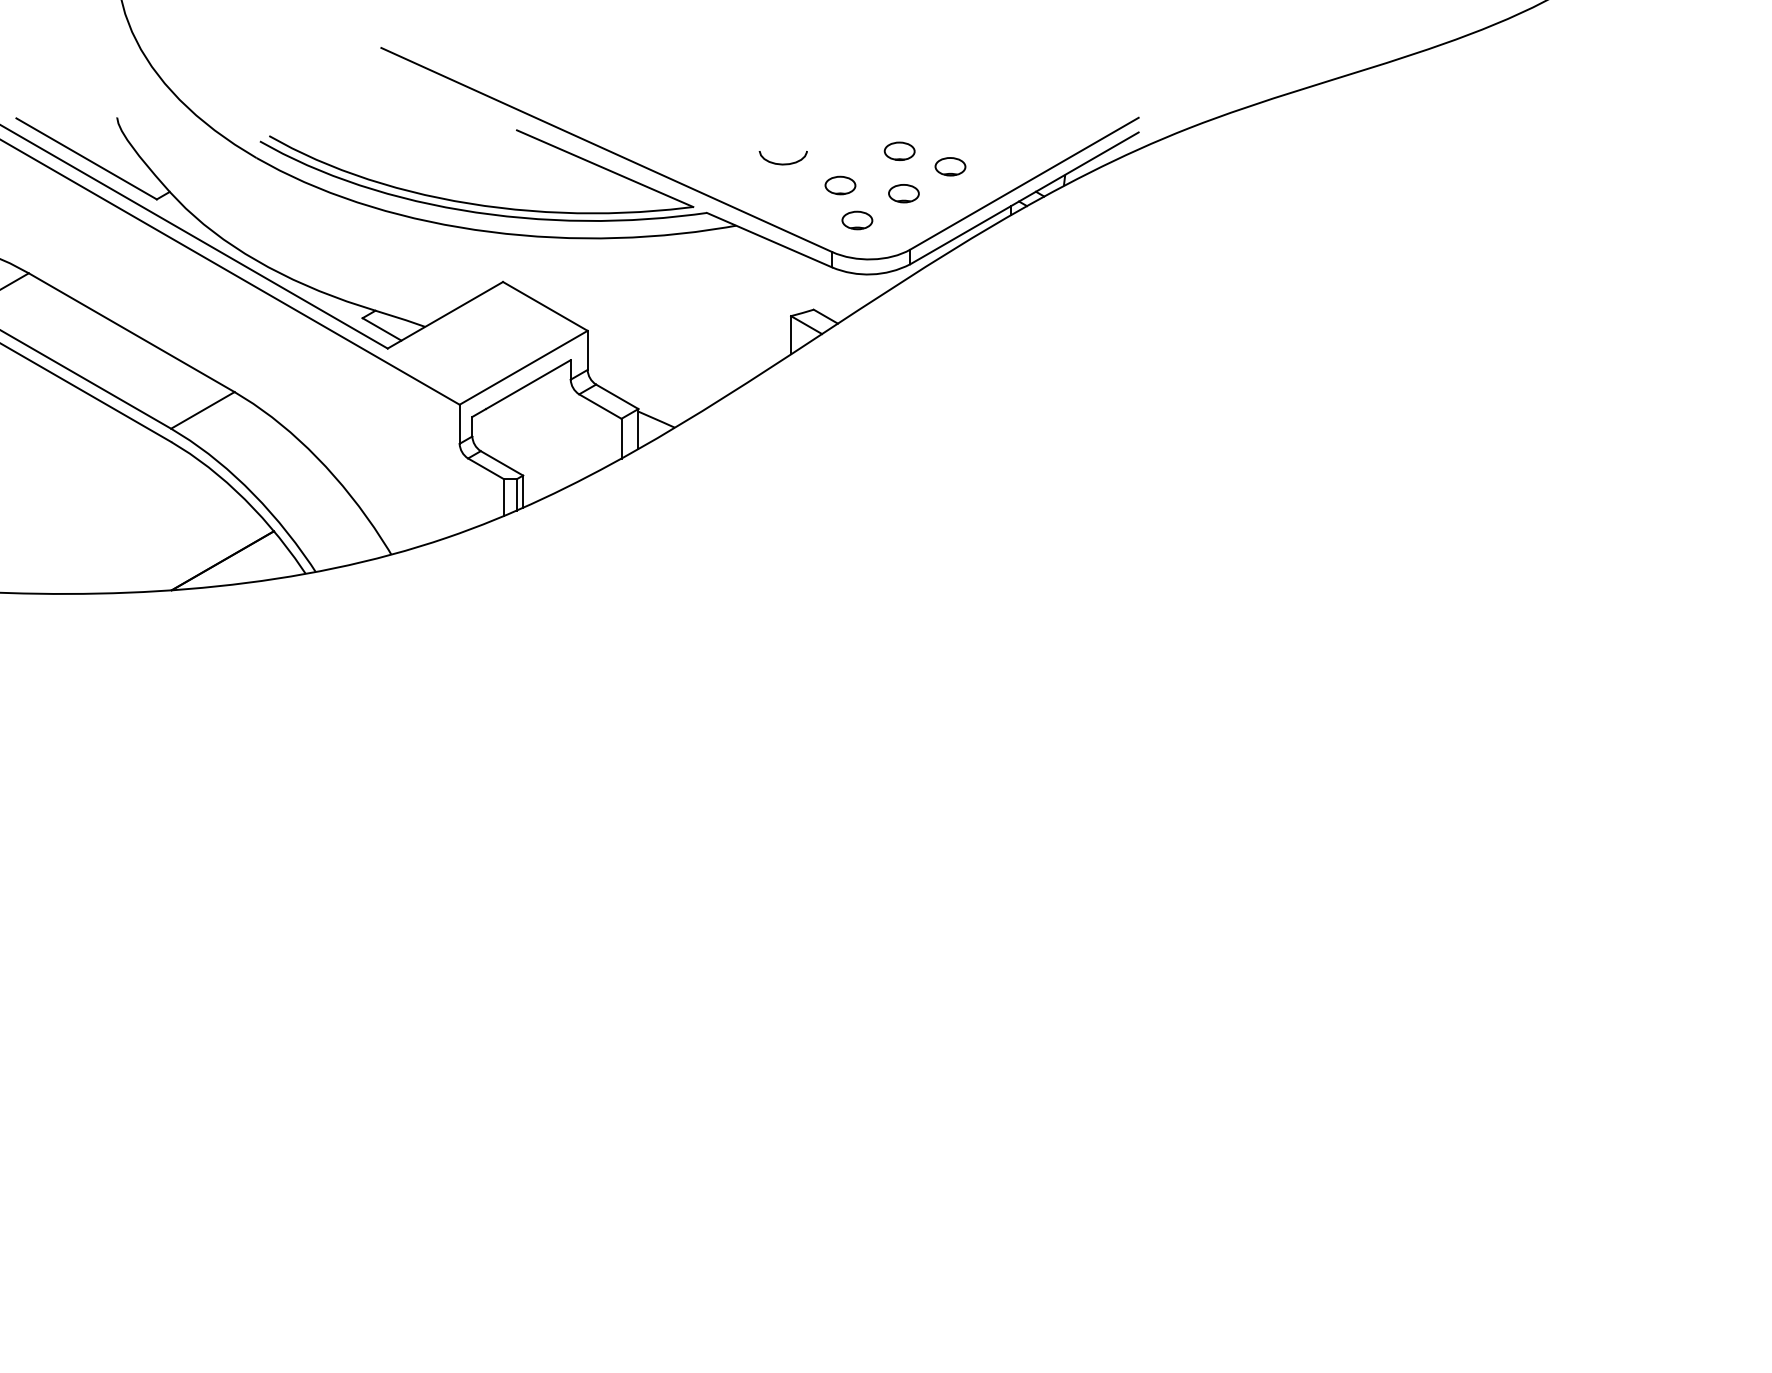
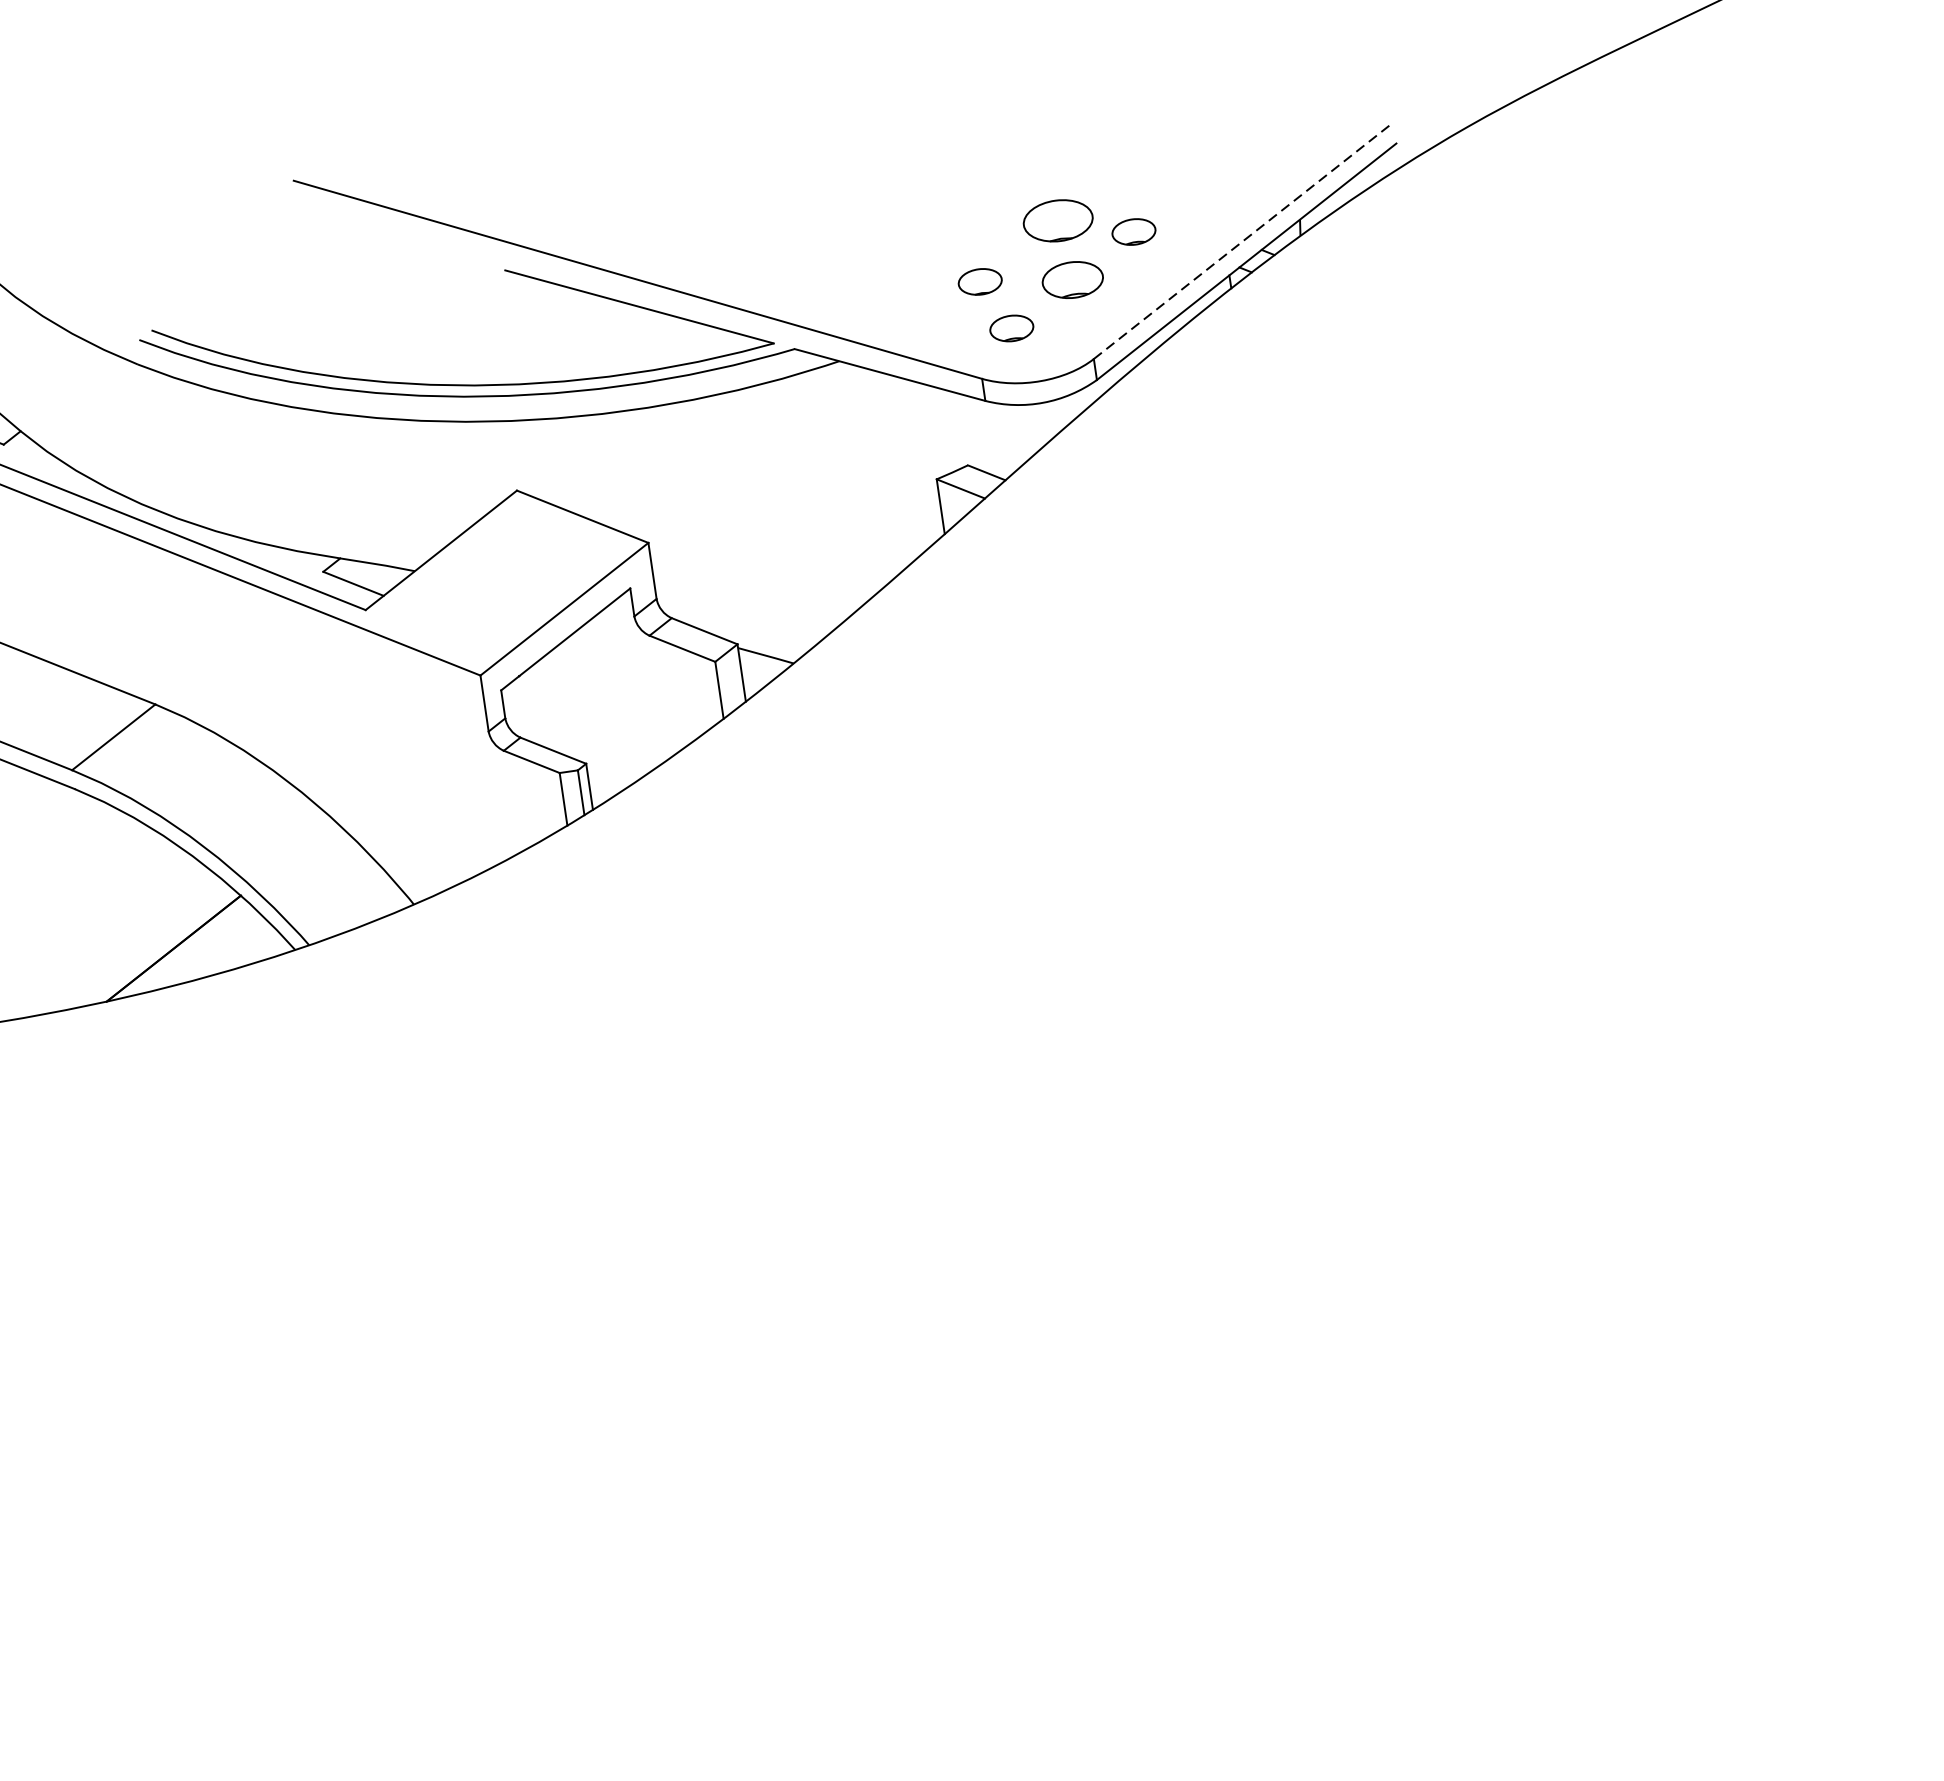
part: (899, 150) -> (1057, 219), size x1.6
curve: (782, 163) -> (892, 262), removed
line: (1024, 183) -> (1243, 240), solid -> dashed
part: (903, 193) -> (1072, 280), size x1.4

